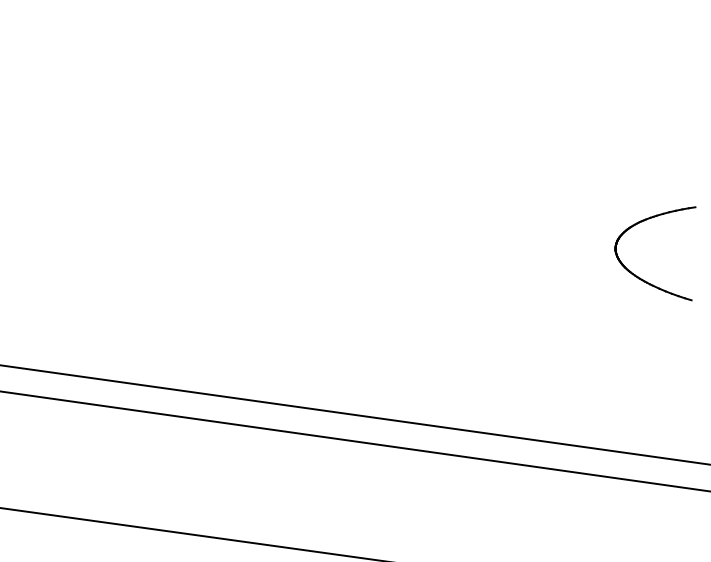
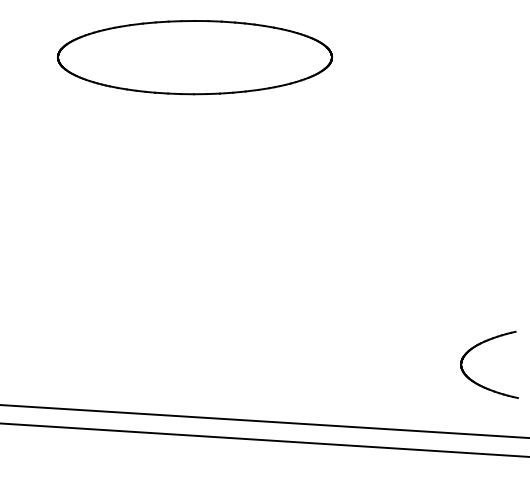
part: (643, 222) -> (479, 345), moved

